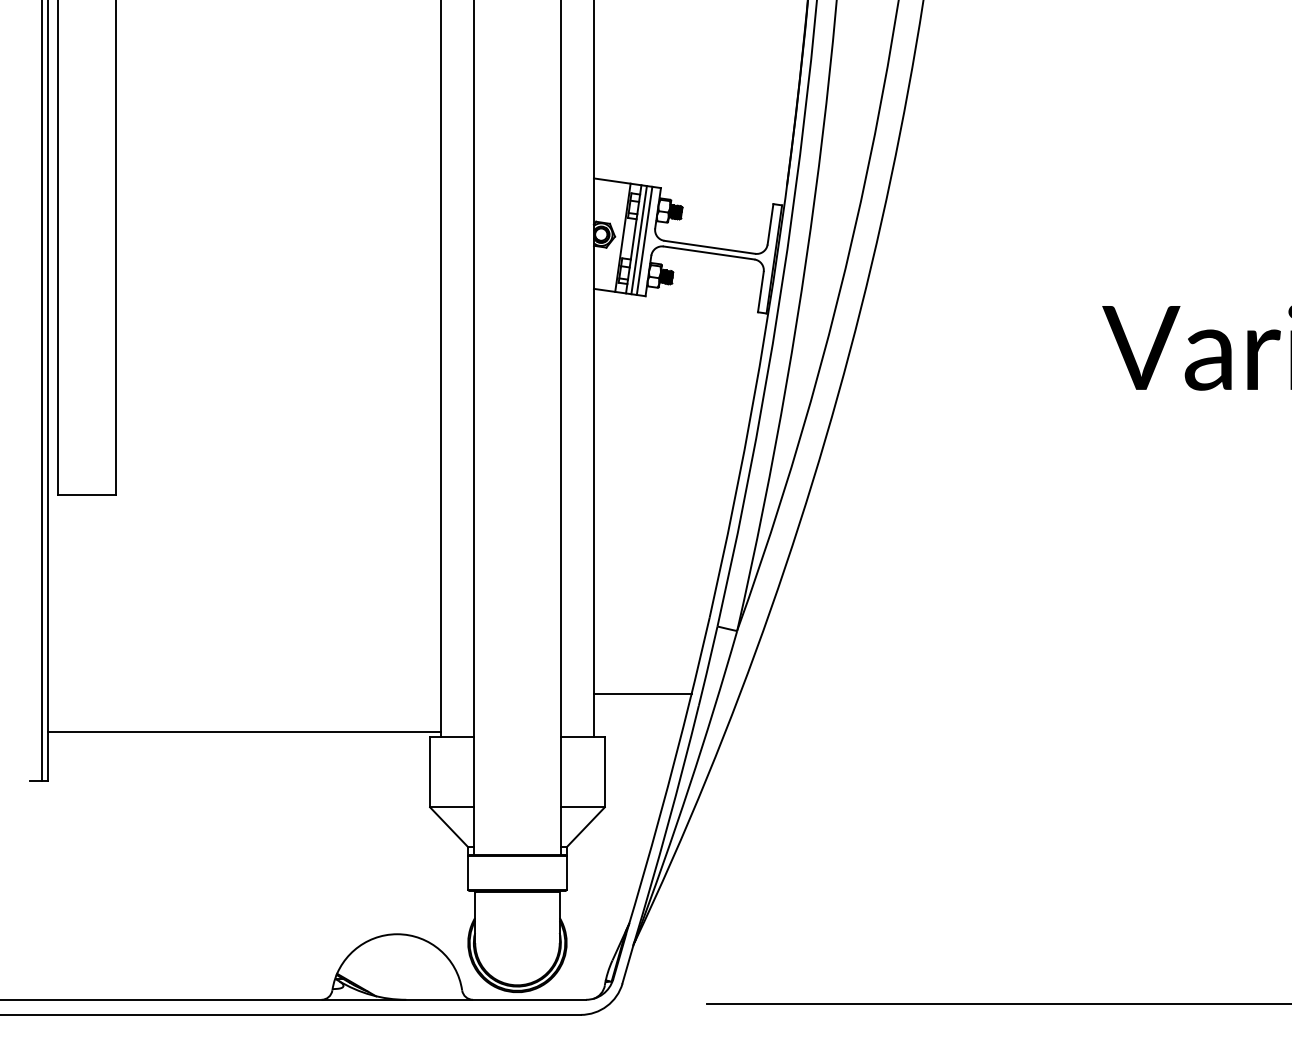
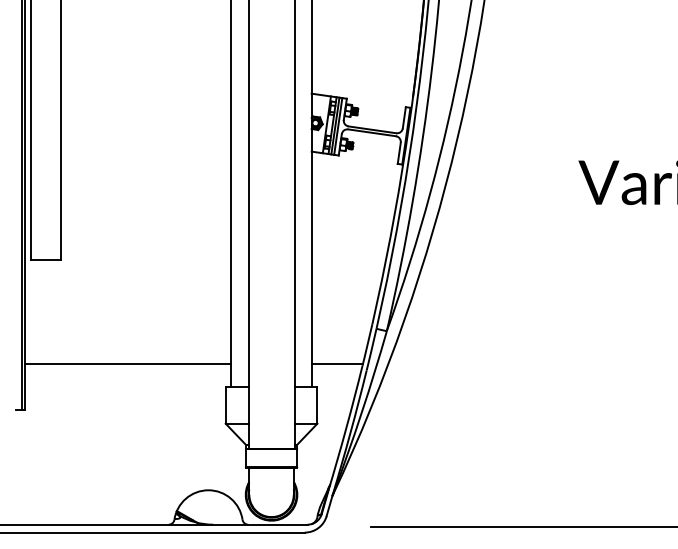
line: (244, 732) -> (128, 364), moved

